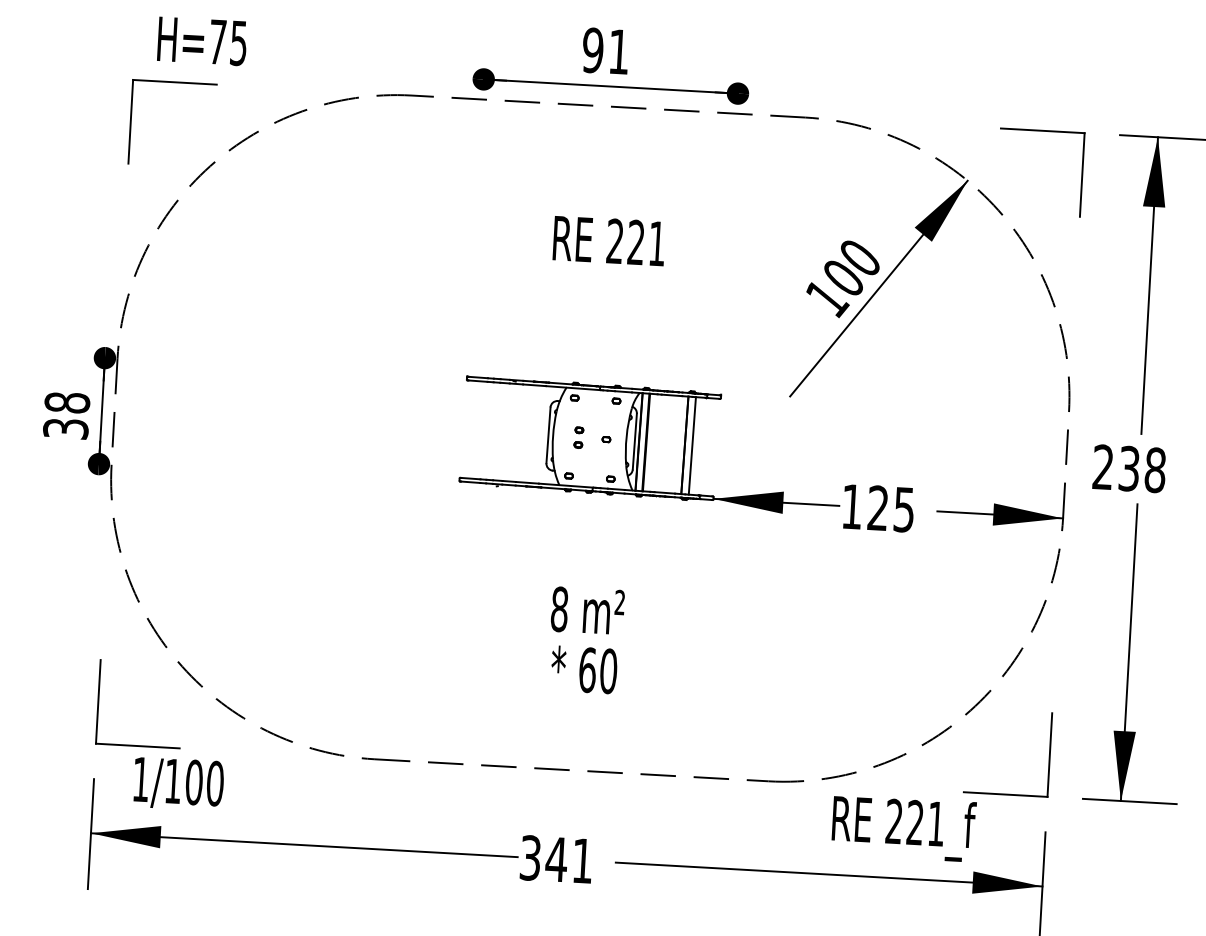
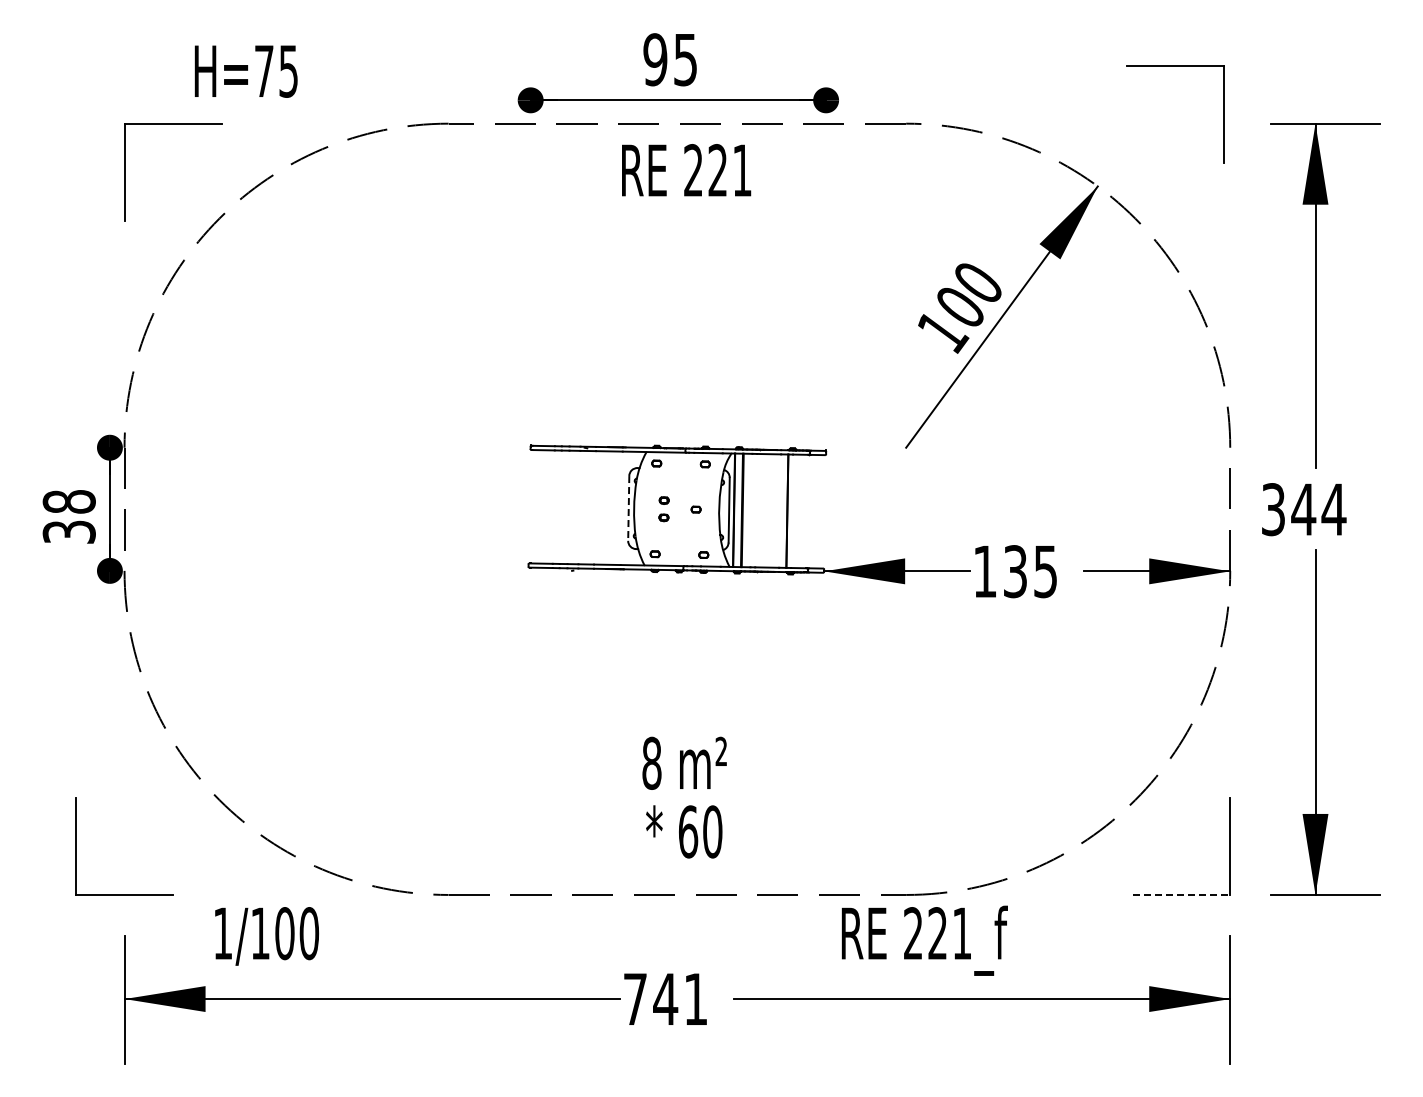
text: (201, 41) -> (245, 71), moved
text: (618, 52) -> (685, 60), 91 -> 95
part: (1042, 131) -> (1175, 66), moved
text: (609, 241) -> (686, 170), moved
line: (548, 435) -> (628, 508), solid -> dashed
line: (692, 446) -> (796, 511), removed
text: (1129, 468) -> (1304, 509), 238 -> 344
text: (878, 508) -> (1015, 571), 125 -> 135
text: (586, 640) -> (684, 797), moved
part: (99, 702) -> (76, 846), moved
text: (178, 784) -> (266, 936), moved
line: (1005, 794) -> (1181, 894), solid -> dashed
text: (903, 828) -> (924, 940), moved
text: (530, 857) -> (635, 998), 341 -> 741

